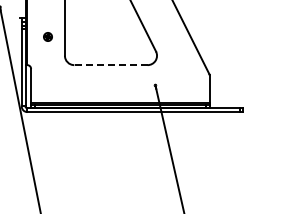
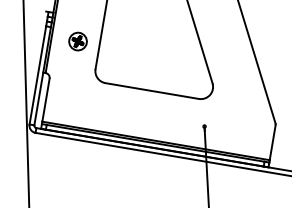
part: (47, 36) -> (77, 40), size x1.67
line: (110, 65) -> (151, 91), dashed -> solid

